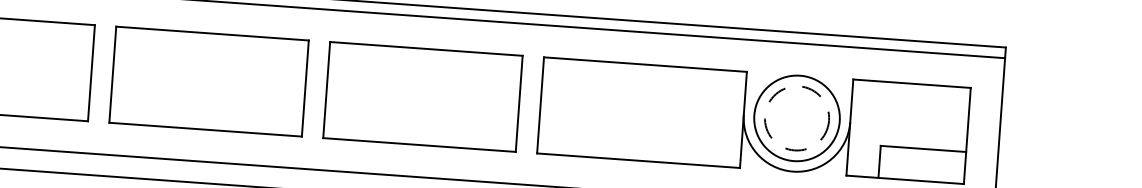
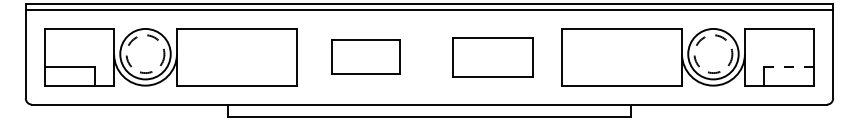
part: (207, 81) -> (365, 57), size x0.6
part: (422, 97) -> (492, 57), size x0.7
line: (924, 148) -> (789, 66), solid -> dashed

